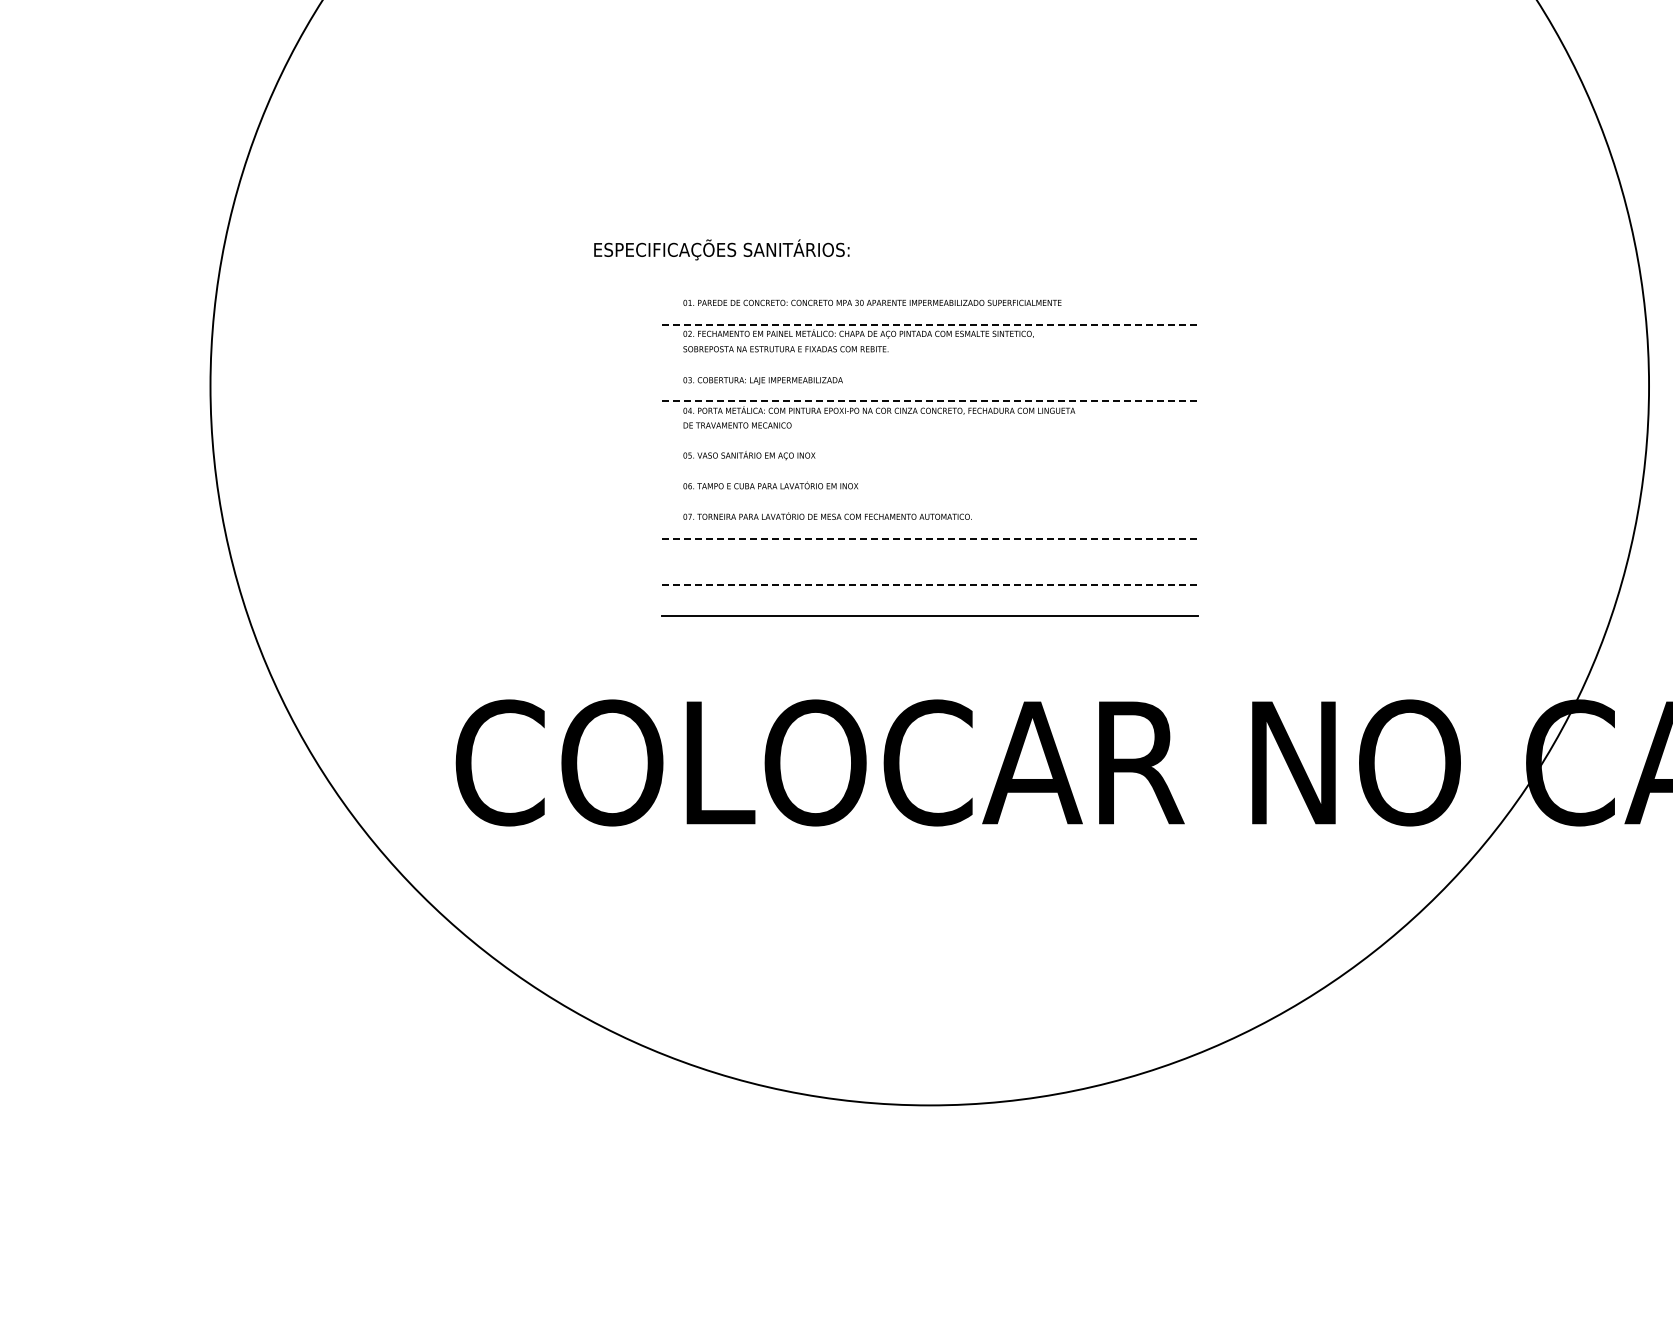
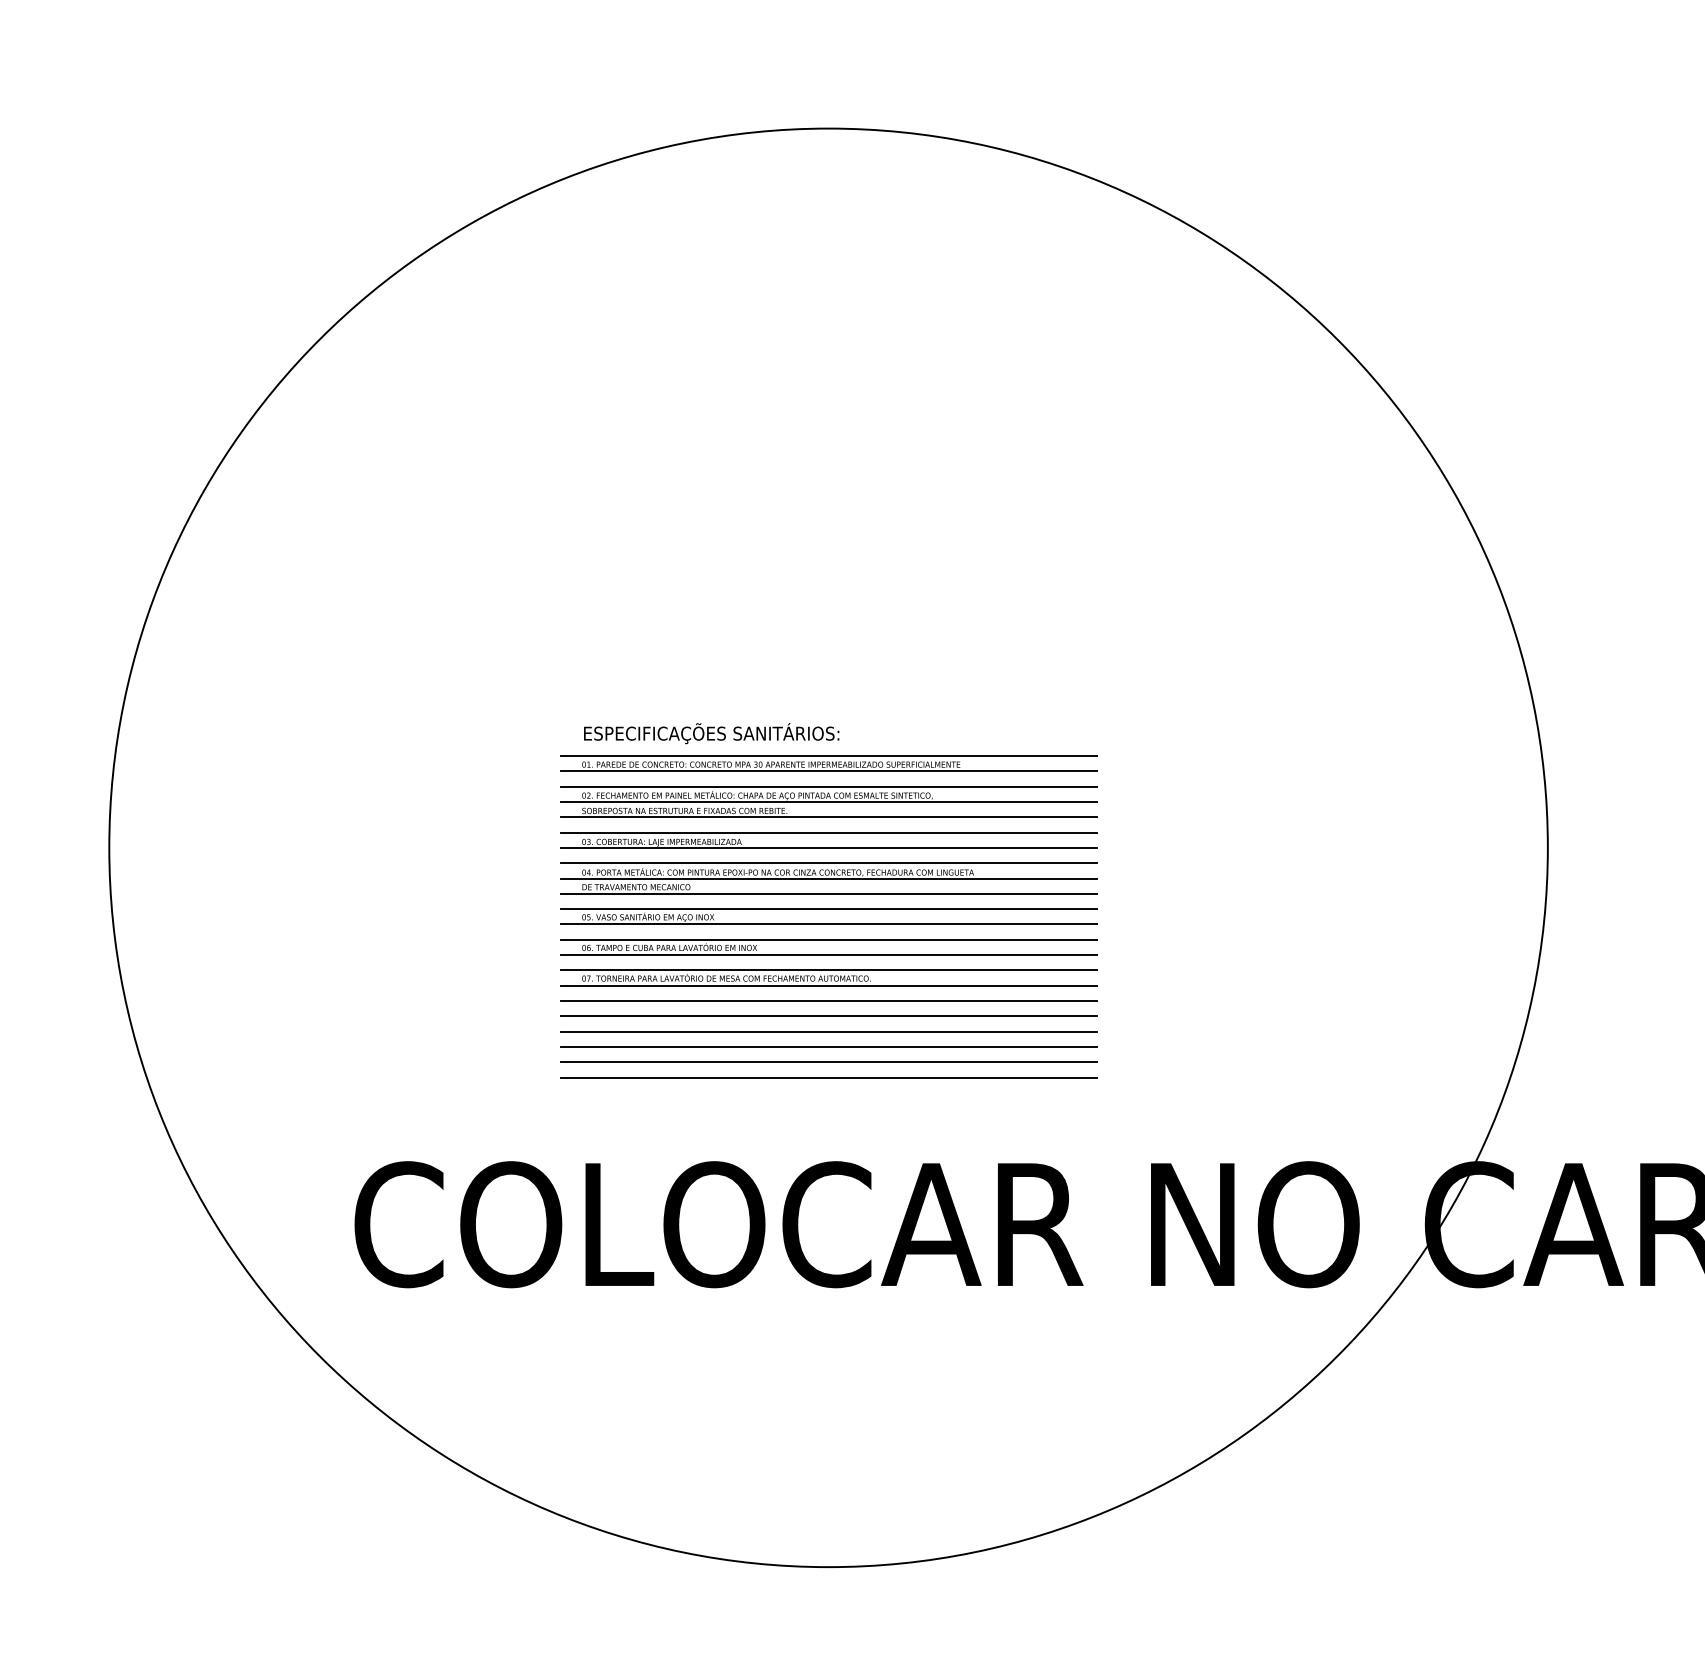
text: (721, 249) -> (711, 733), moved
line: (929, 293) -> (828, 755), added
line: (929, 309) -> (828, 771), added
line: (930, 324) -> (829, 786), dashed -> solid
line: (929, 339) -> (828, 801), added
line: (929, 355) -> (828, 817), added
line: (929, 370) -> (828, 832), added
line: (929, 385) -> (828, 847), added
line: (930, 401) -> (829, 863), dashed -> solid
line: (929, 416) -> (828, 878), added
line: (929, 431) -> (828, 893), added
line: (929, 447) -> (828, 909), added
line: (929, 462) -> (828, 924), added
line: (929, 477) -> (828, 939), added
line: (929, 493) -> (828, 955), added
line: (929, 508) -> (828, 970), added
line: (929, 523) -> (828, 985), added
line: (930, 539) -> (829, 1001), dashed -> solid
line: (929, 554) -> (828, 1016), added
line: (929, 569) -> (828, 1031), added
line: (930, 585) -> (829, 1047), dashed -> solid
line: (929, 600) -> (828, 1062), added

